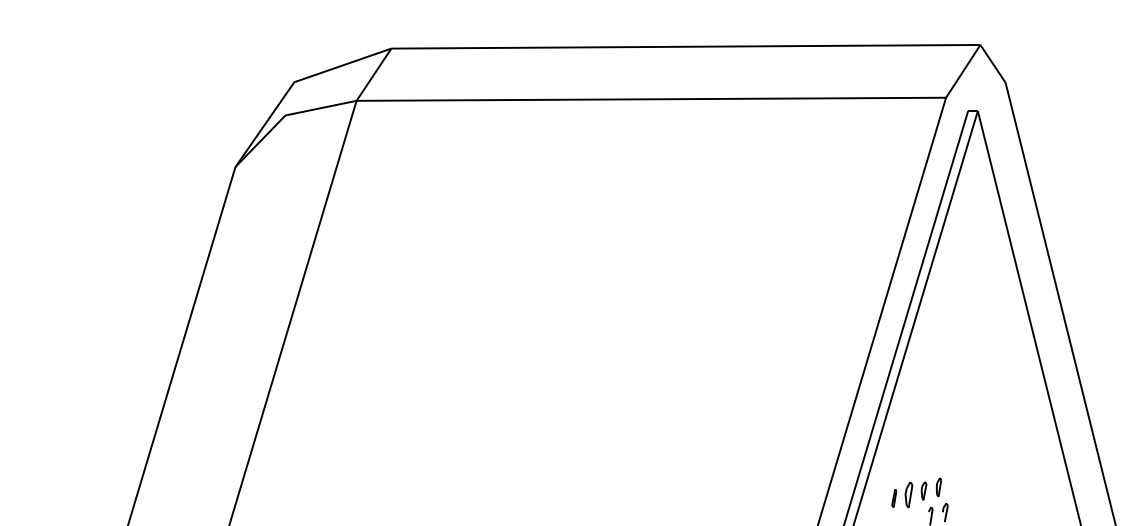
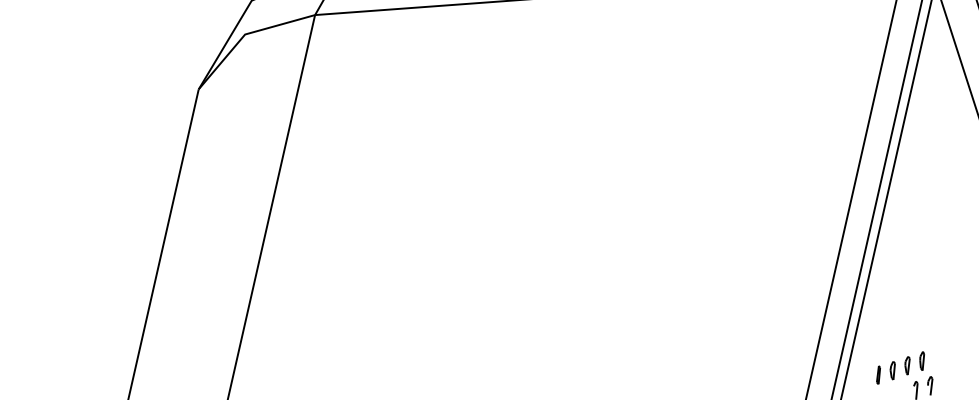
part: (908, 494) -> (892, 370), size x0.71

